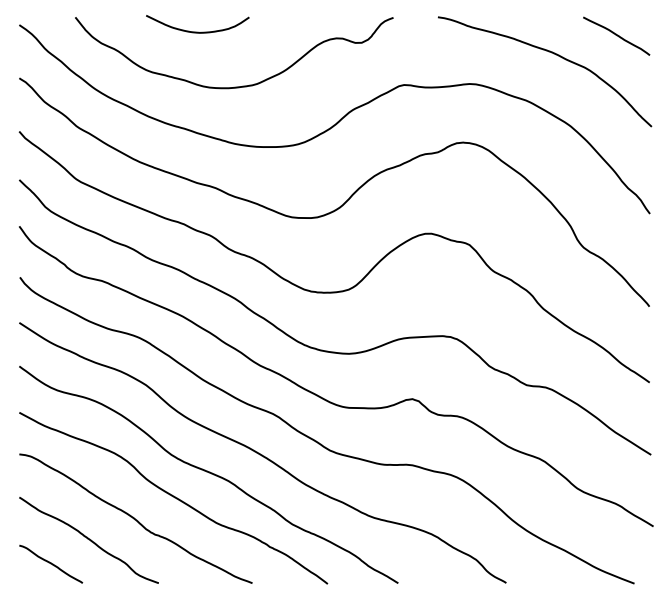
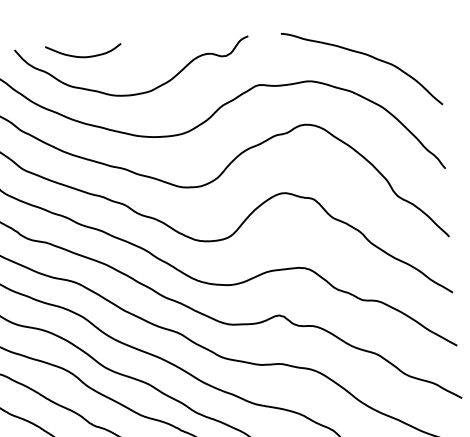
curve: (197, 31) -> (83, 56), moved
curve: (616, 35) -> (412, 39), removed

